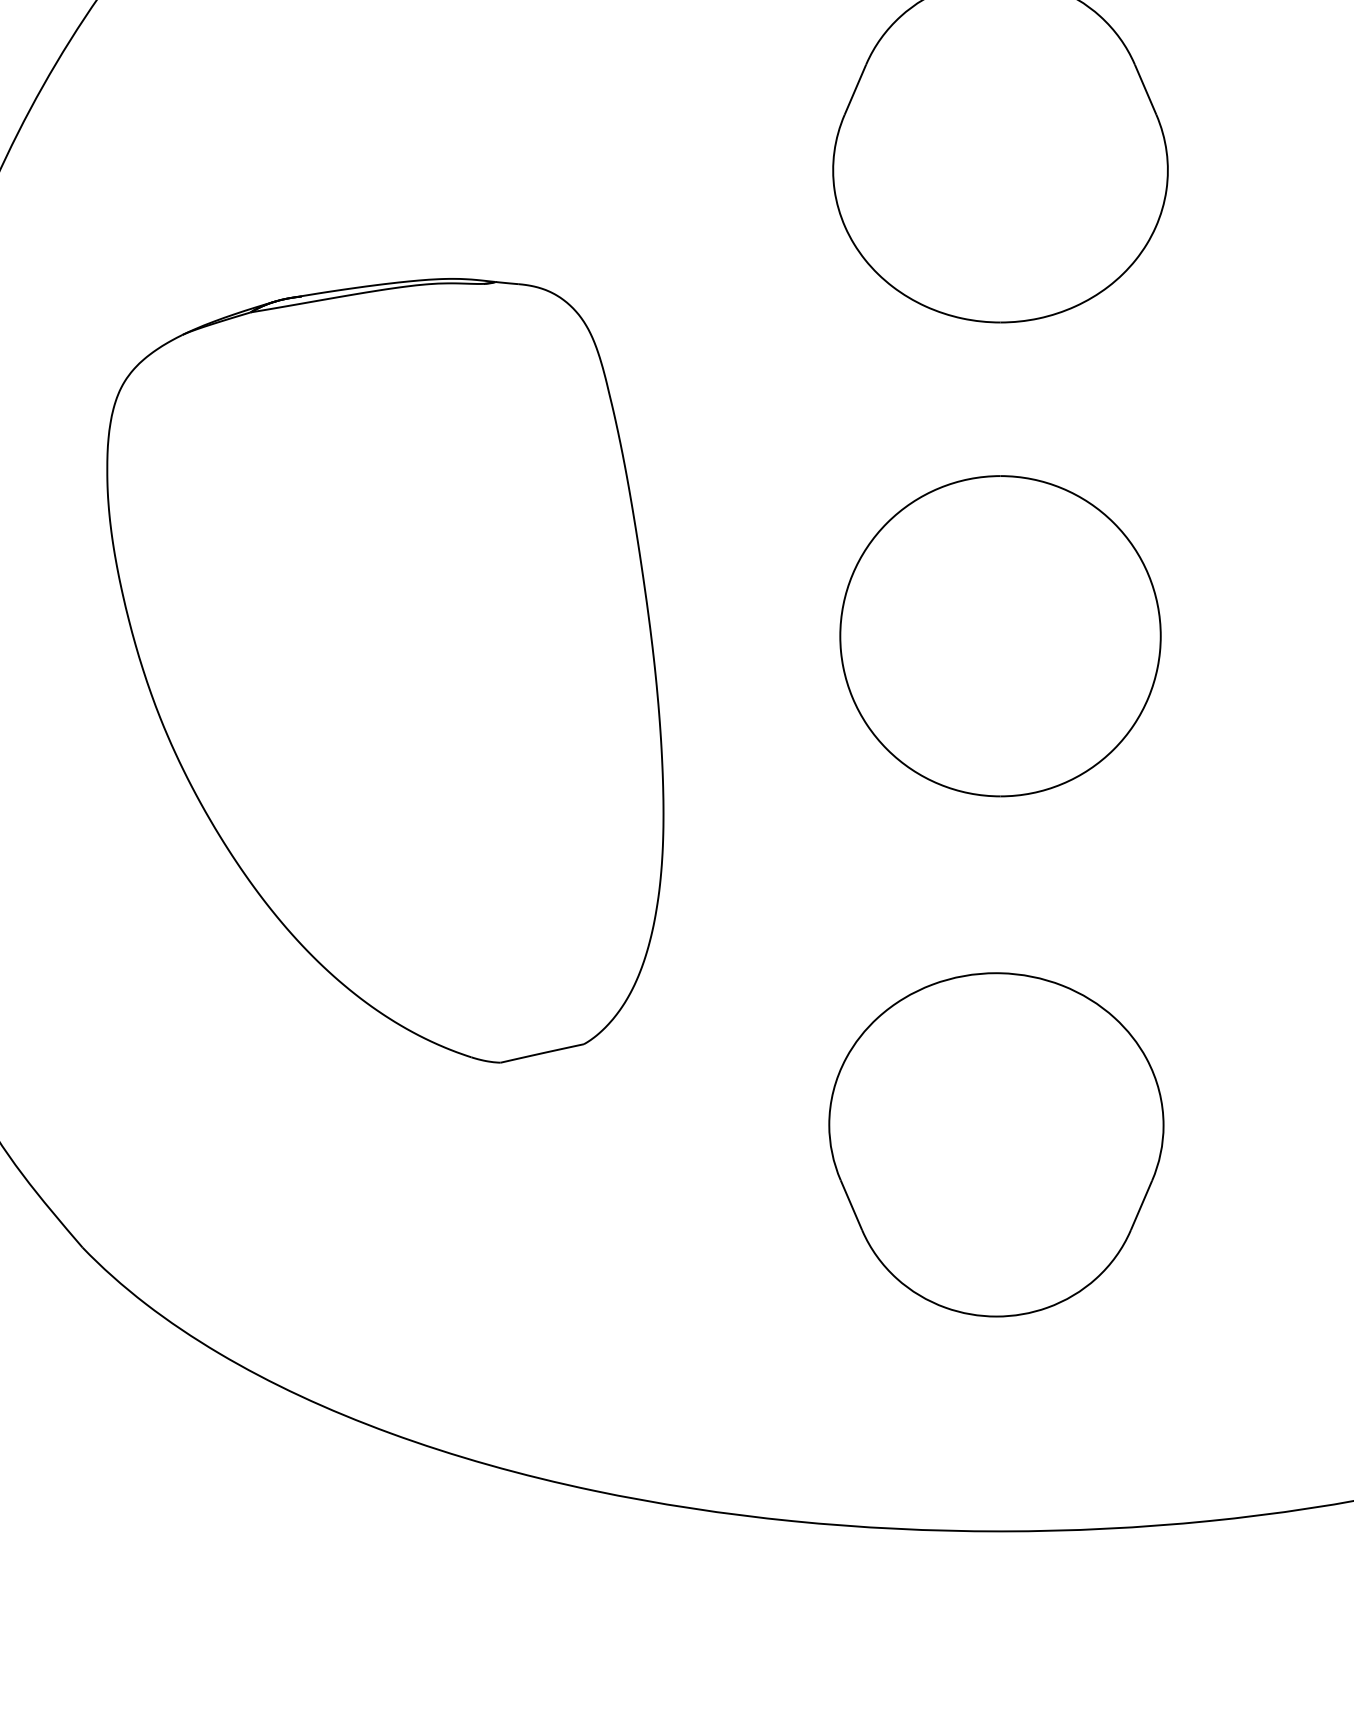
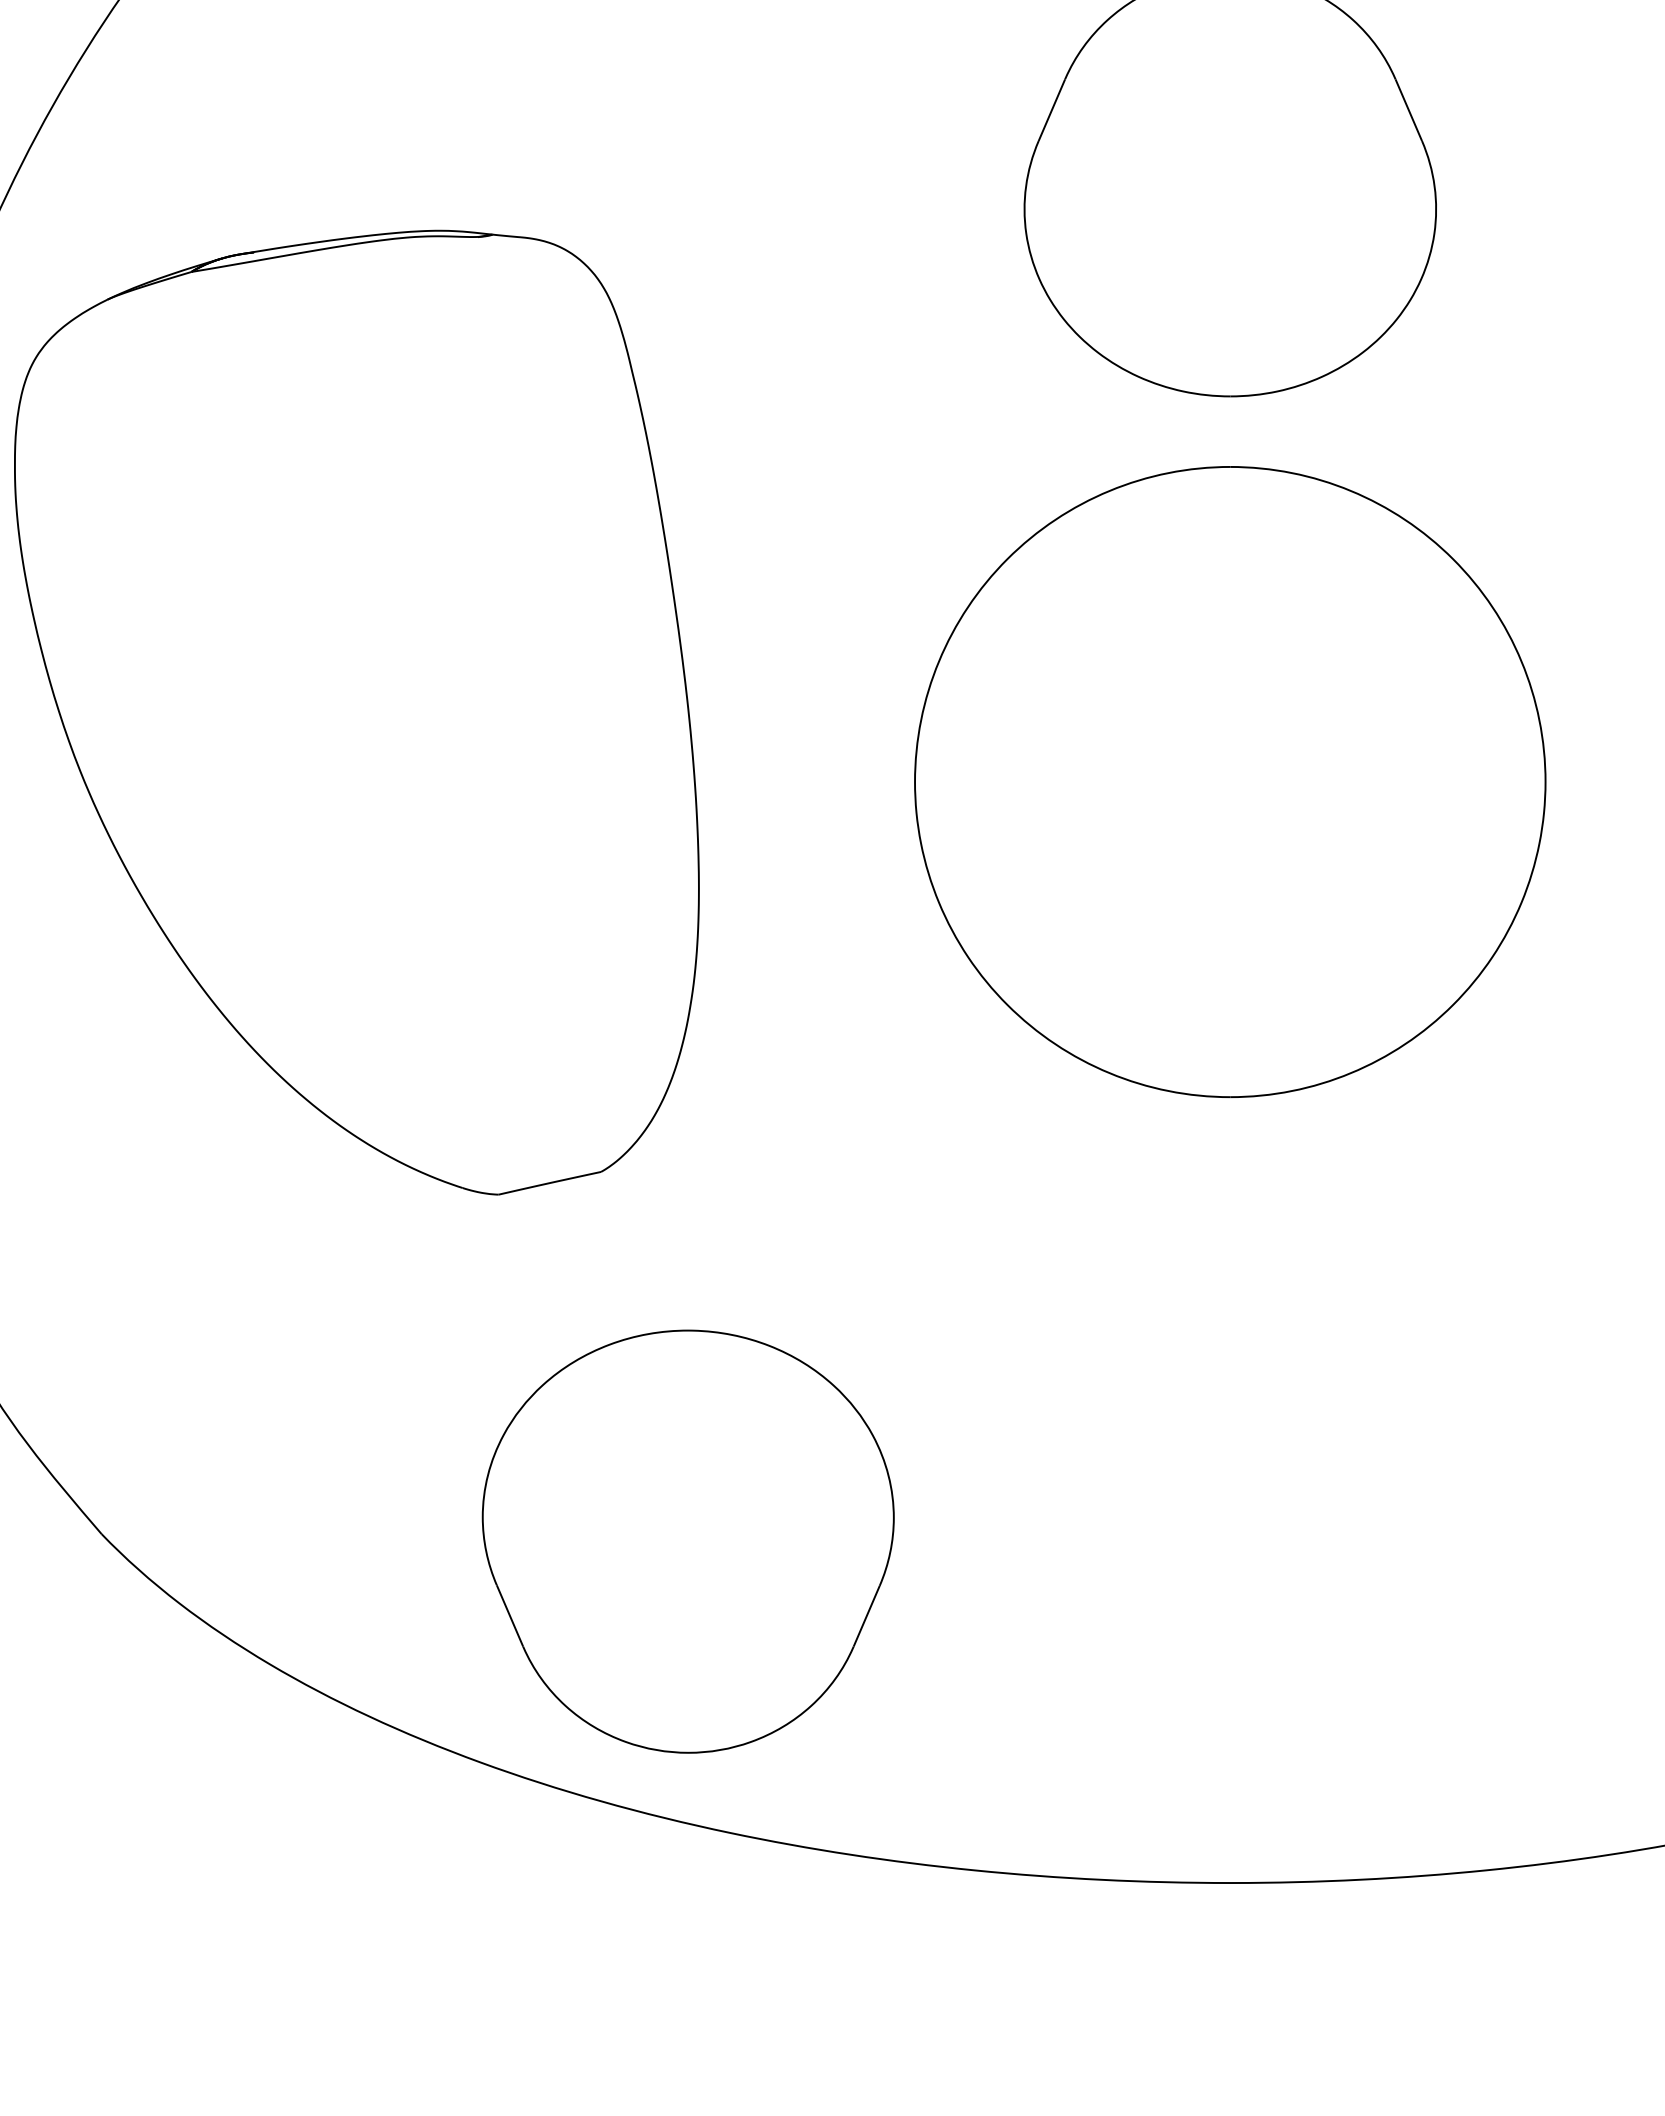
part: (1000, 636) -> (1230, 782), size x1.6
part: (385, 670) -> (356, 712), moved
part: (995, 1144) -> (687, 1541), moved

